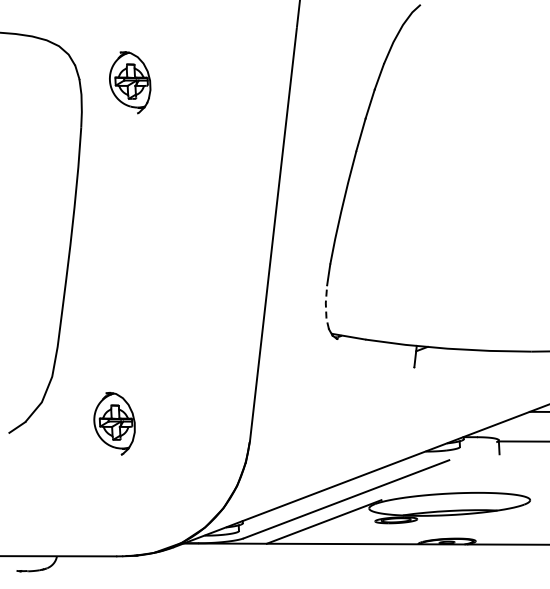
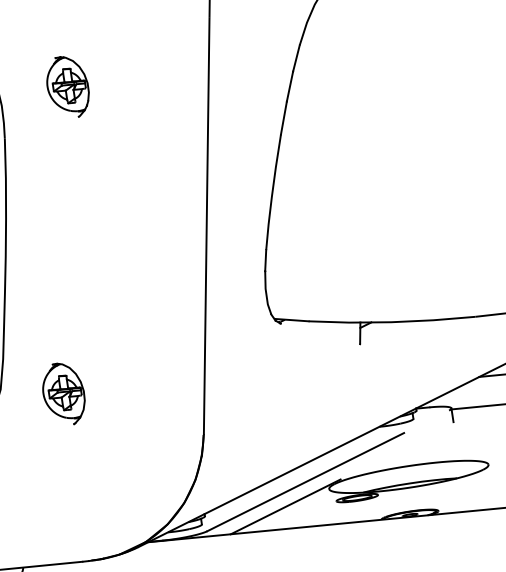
part: (130, 82) -> (68, 86), moved
line: (325, 306) -> (265, 292), dashed -> solid
part: (114, 423) -> (63, 393), moved

